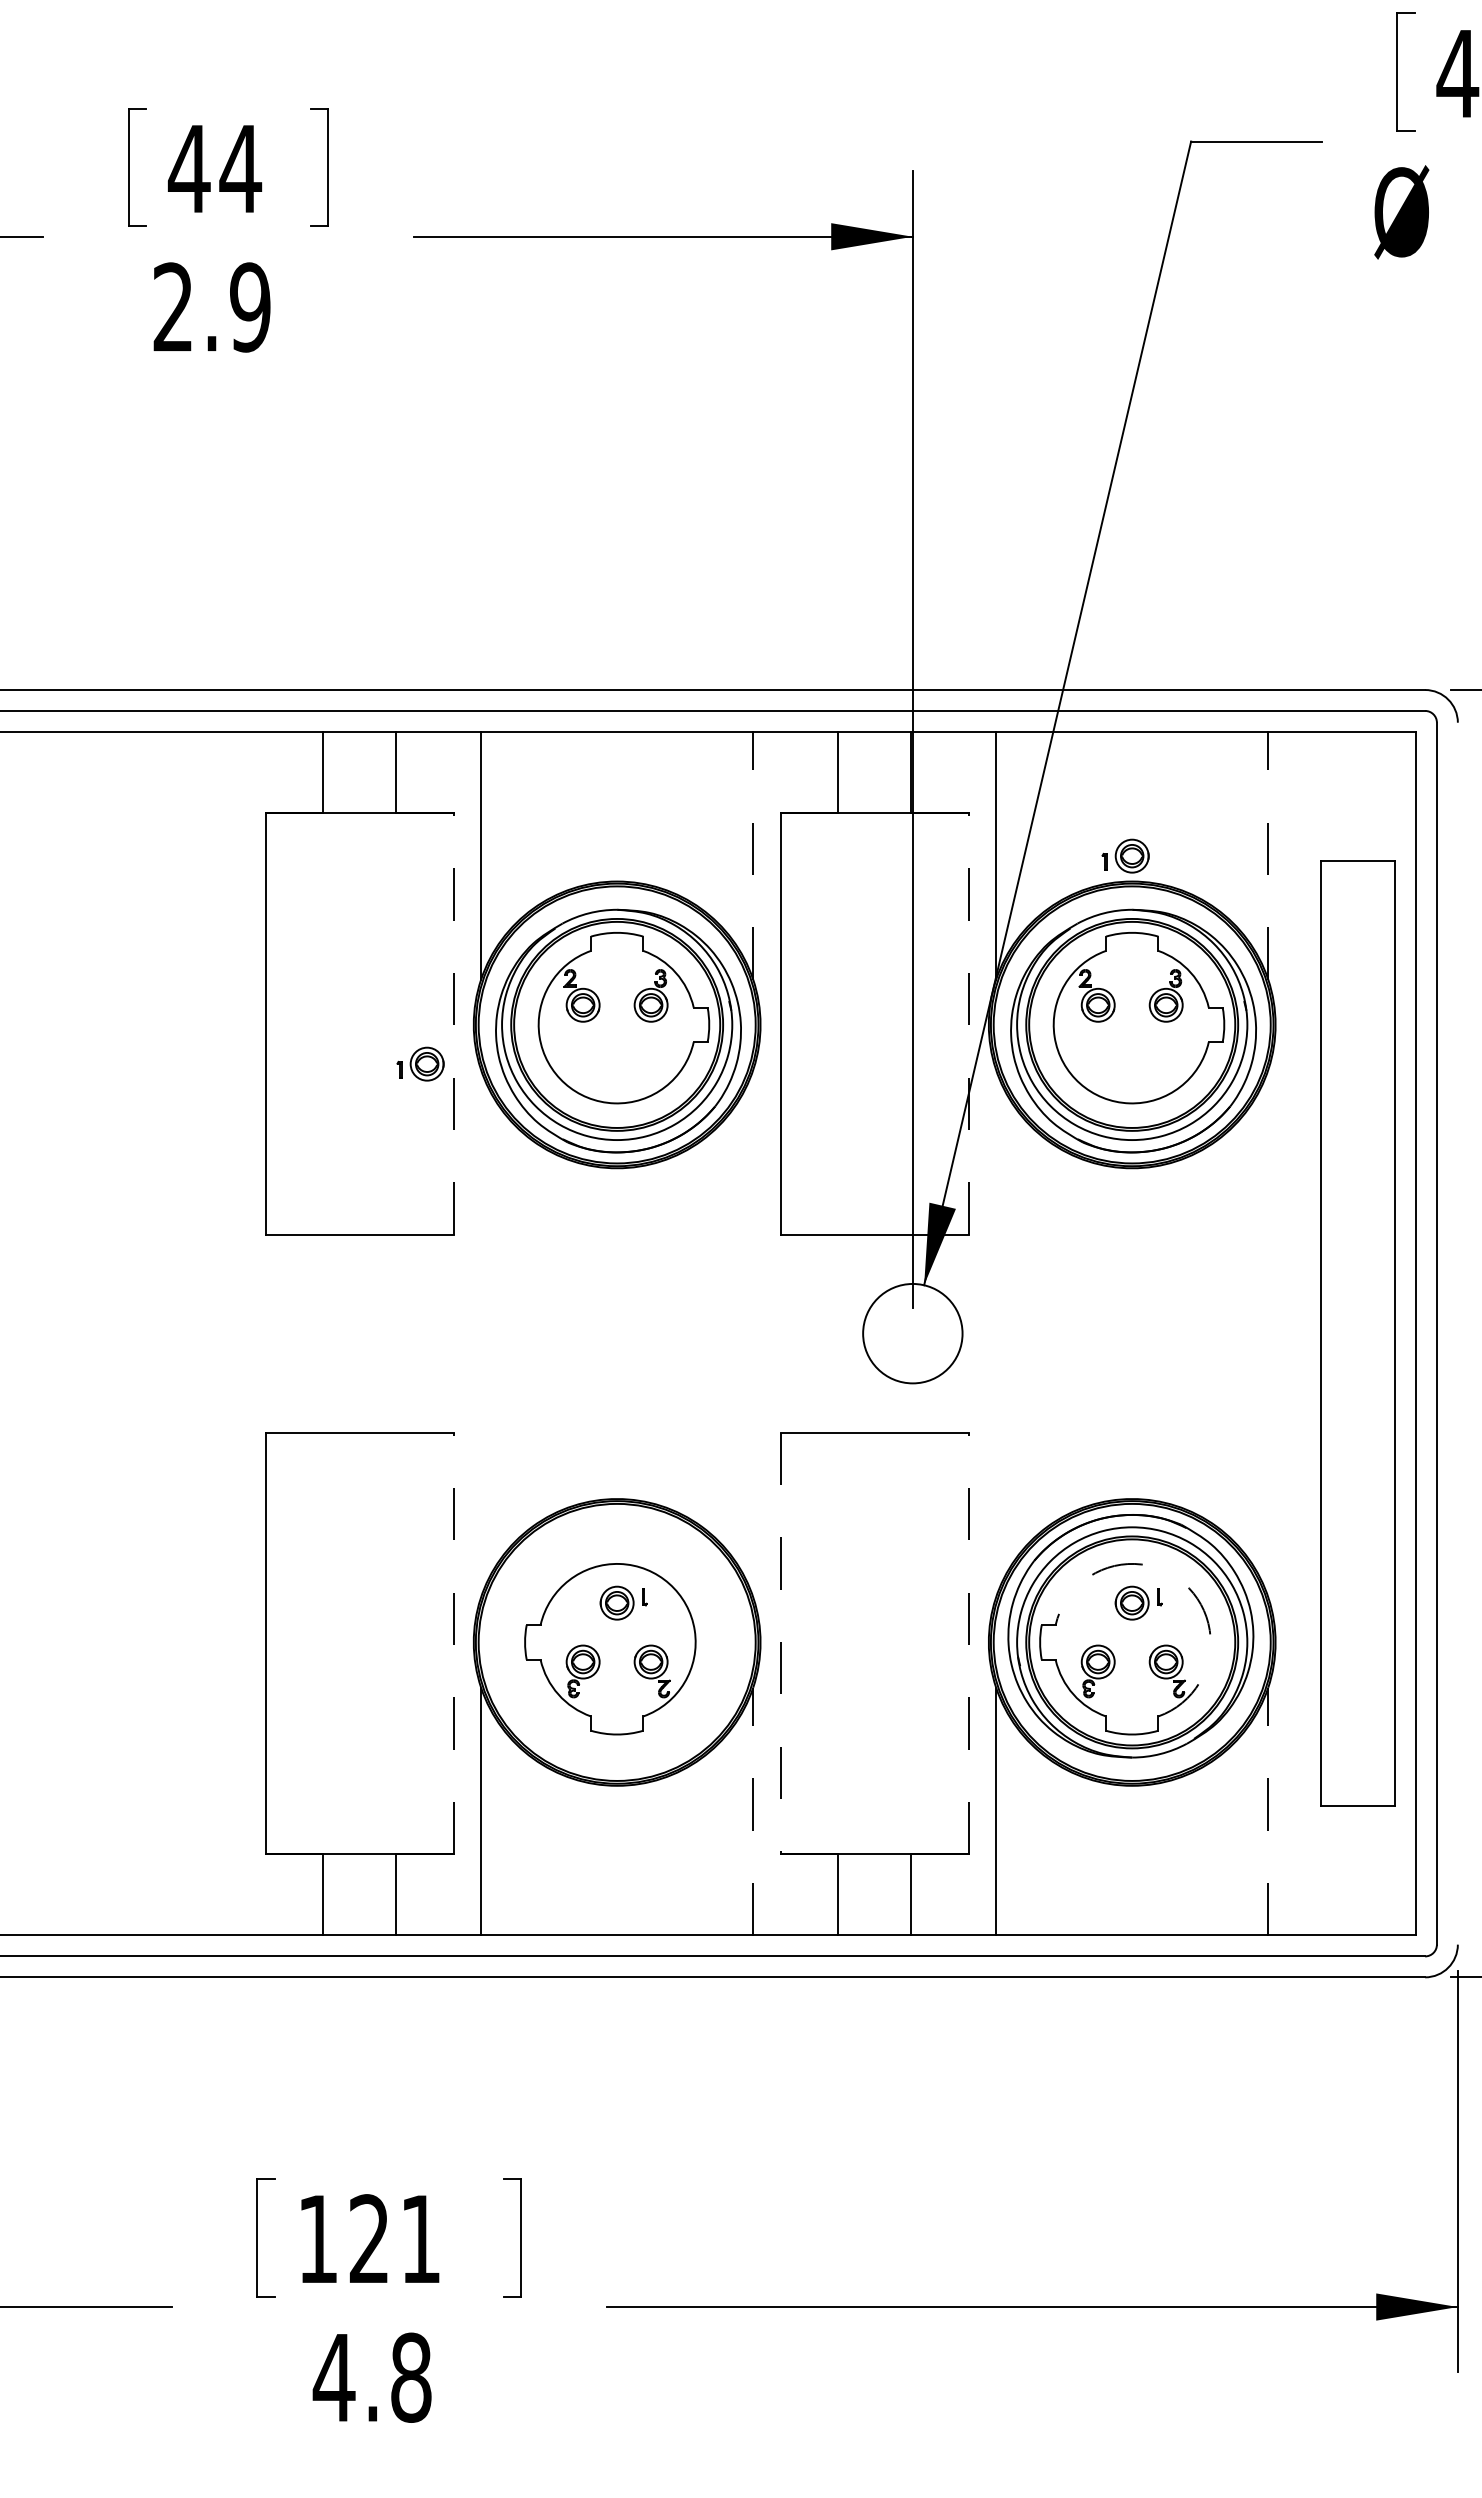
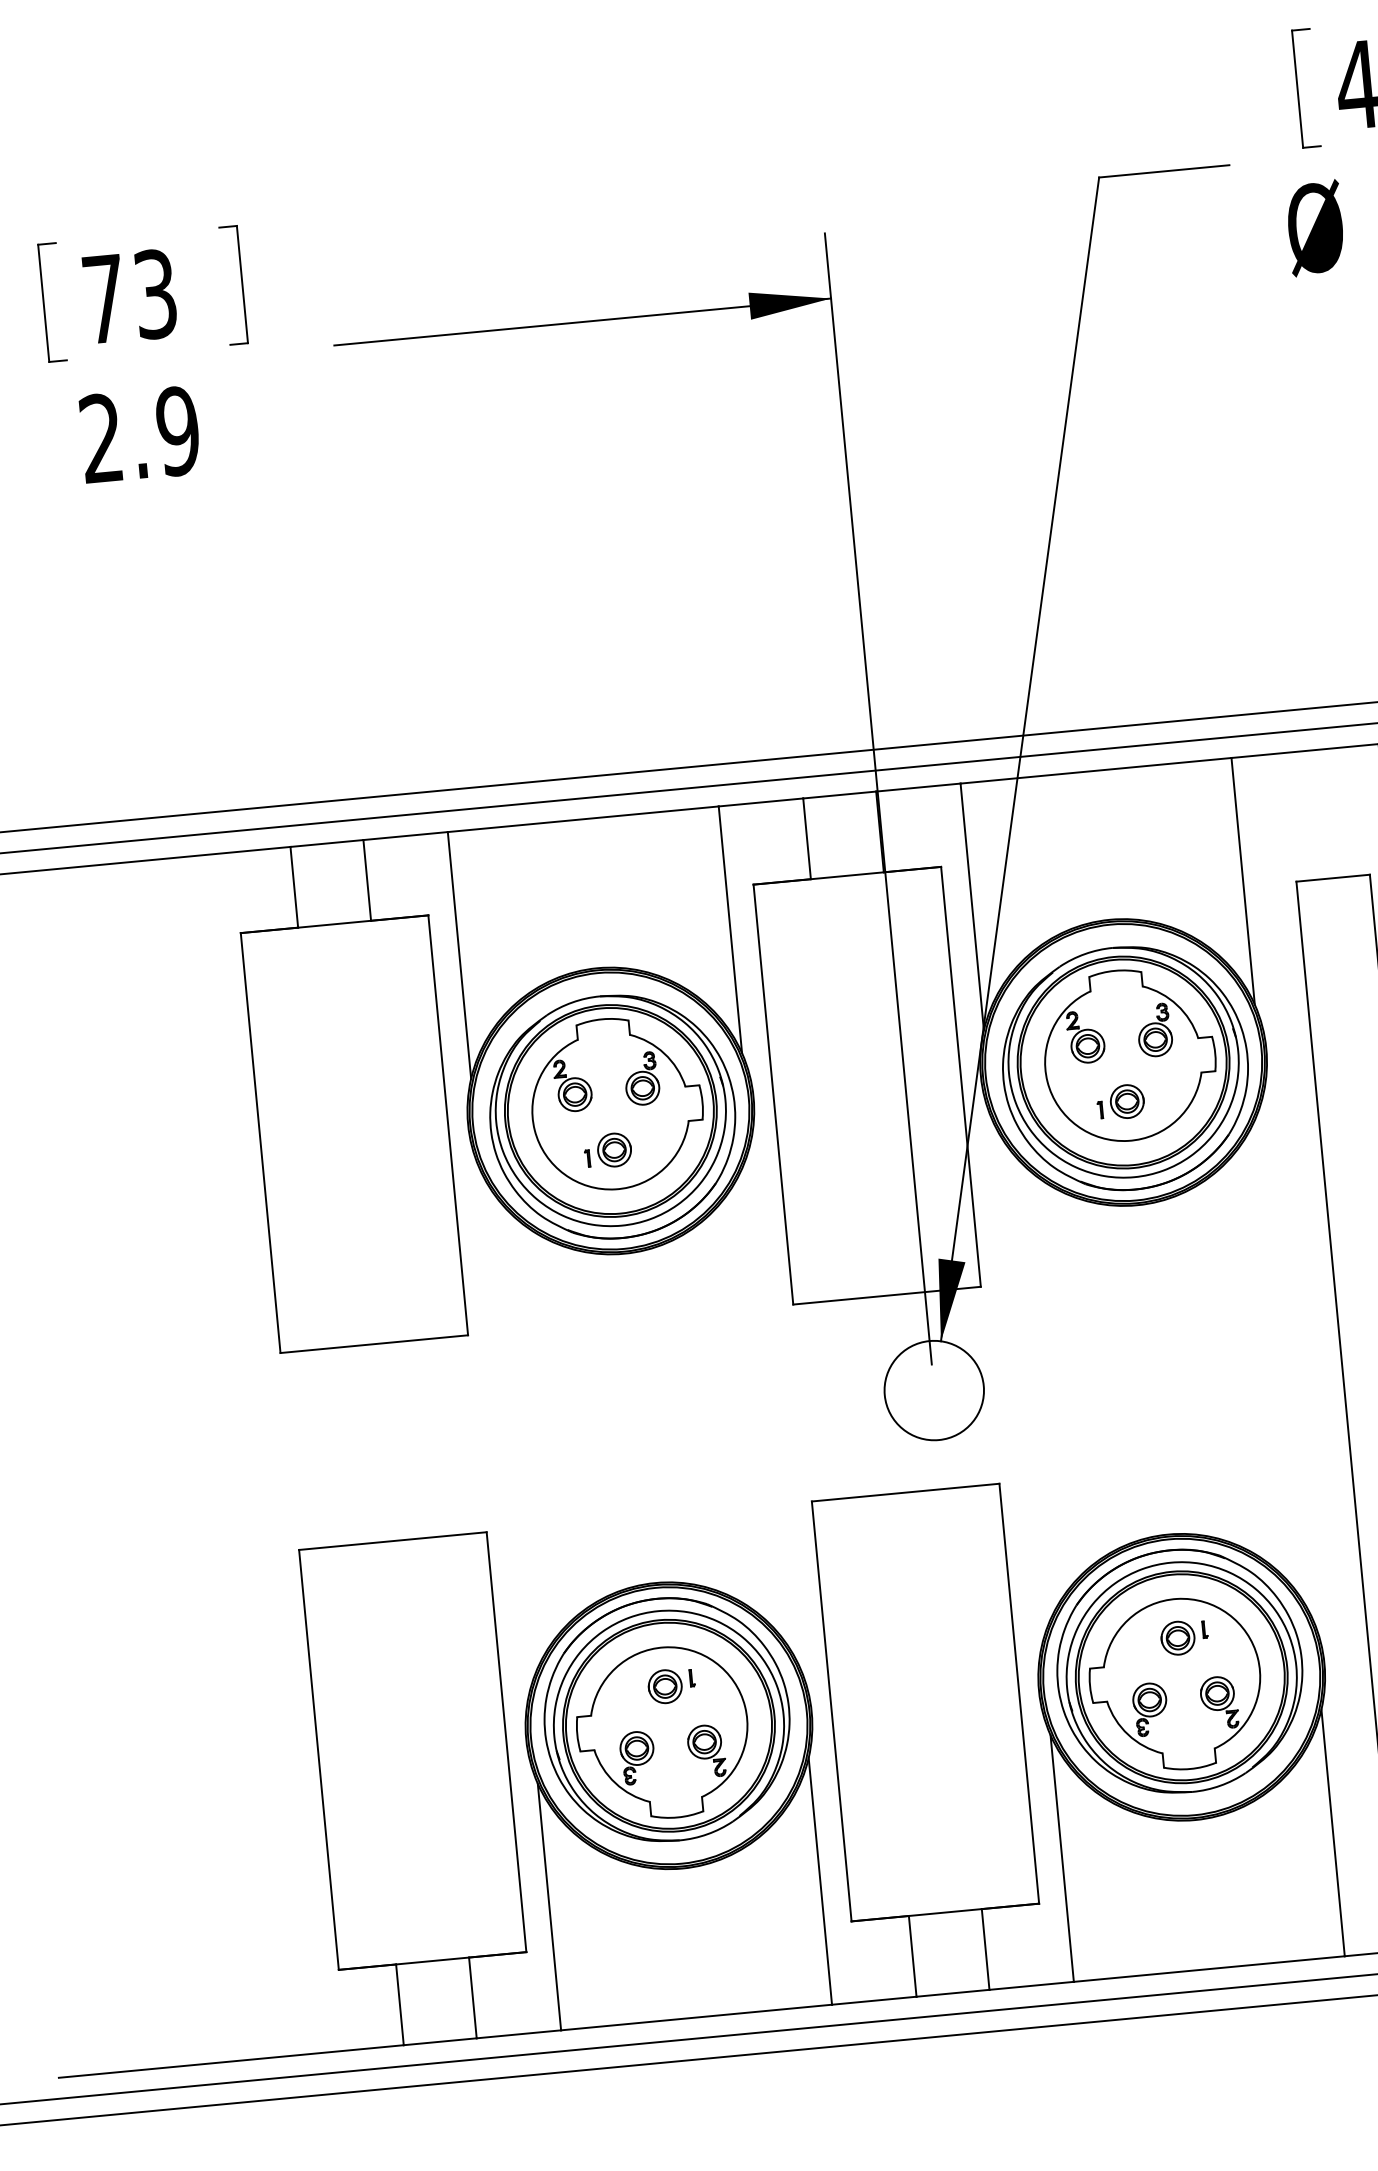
text: (214, 168) -> (129, 296), 44 -> 73
line: (753, 855) -> (730, 929), dashed -> solid
part: (1125, 855) -> (1120, 1101), moved
line: (1268, 855) -> (1243, 881), dashed -> solid
line: (453, 1023) -> (447, 1124), dashed -> solid
line: (968, 1023) -> (960, 1076), dashed -> solid
part: (420, 1063) -> (607, 1150), moved
arc: (1184, 1583) -> (1228, 1613), dashed -> solid
part: (615, 1636) -> (666, 1720), added
line: (453, 1643) -> (506, 1742), dashed -> solid
line: (780, 1643) -> (831, 1711), dashed -> solid
line: (968, 1643) -> (1018, 1693), dashed -> solid
line: (753, 1811) -> (820, 1881), dashed -> solid
line: (1268, 1811) -> (1333, 1832), dashed -> solid

